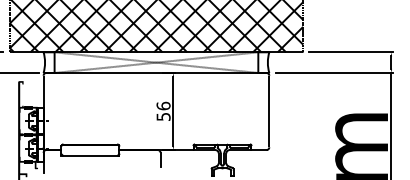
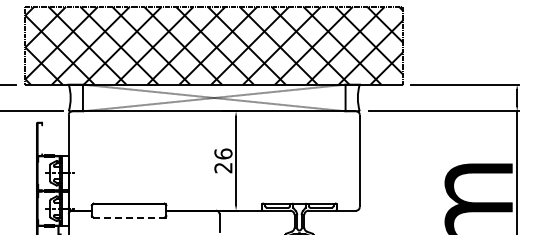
text: (163, 117) -> (223, 168), 56 -> 26
line: (89, 155) -> (128, 217), solid -> dashed

